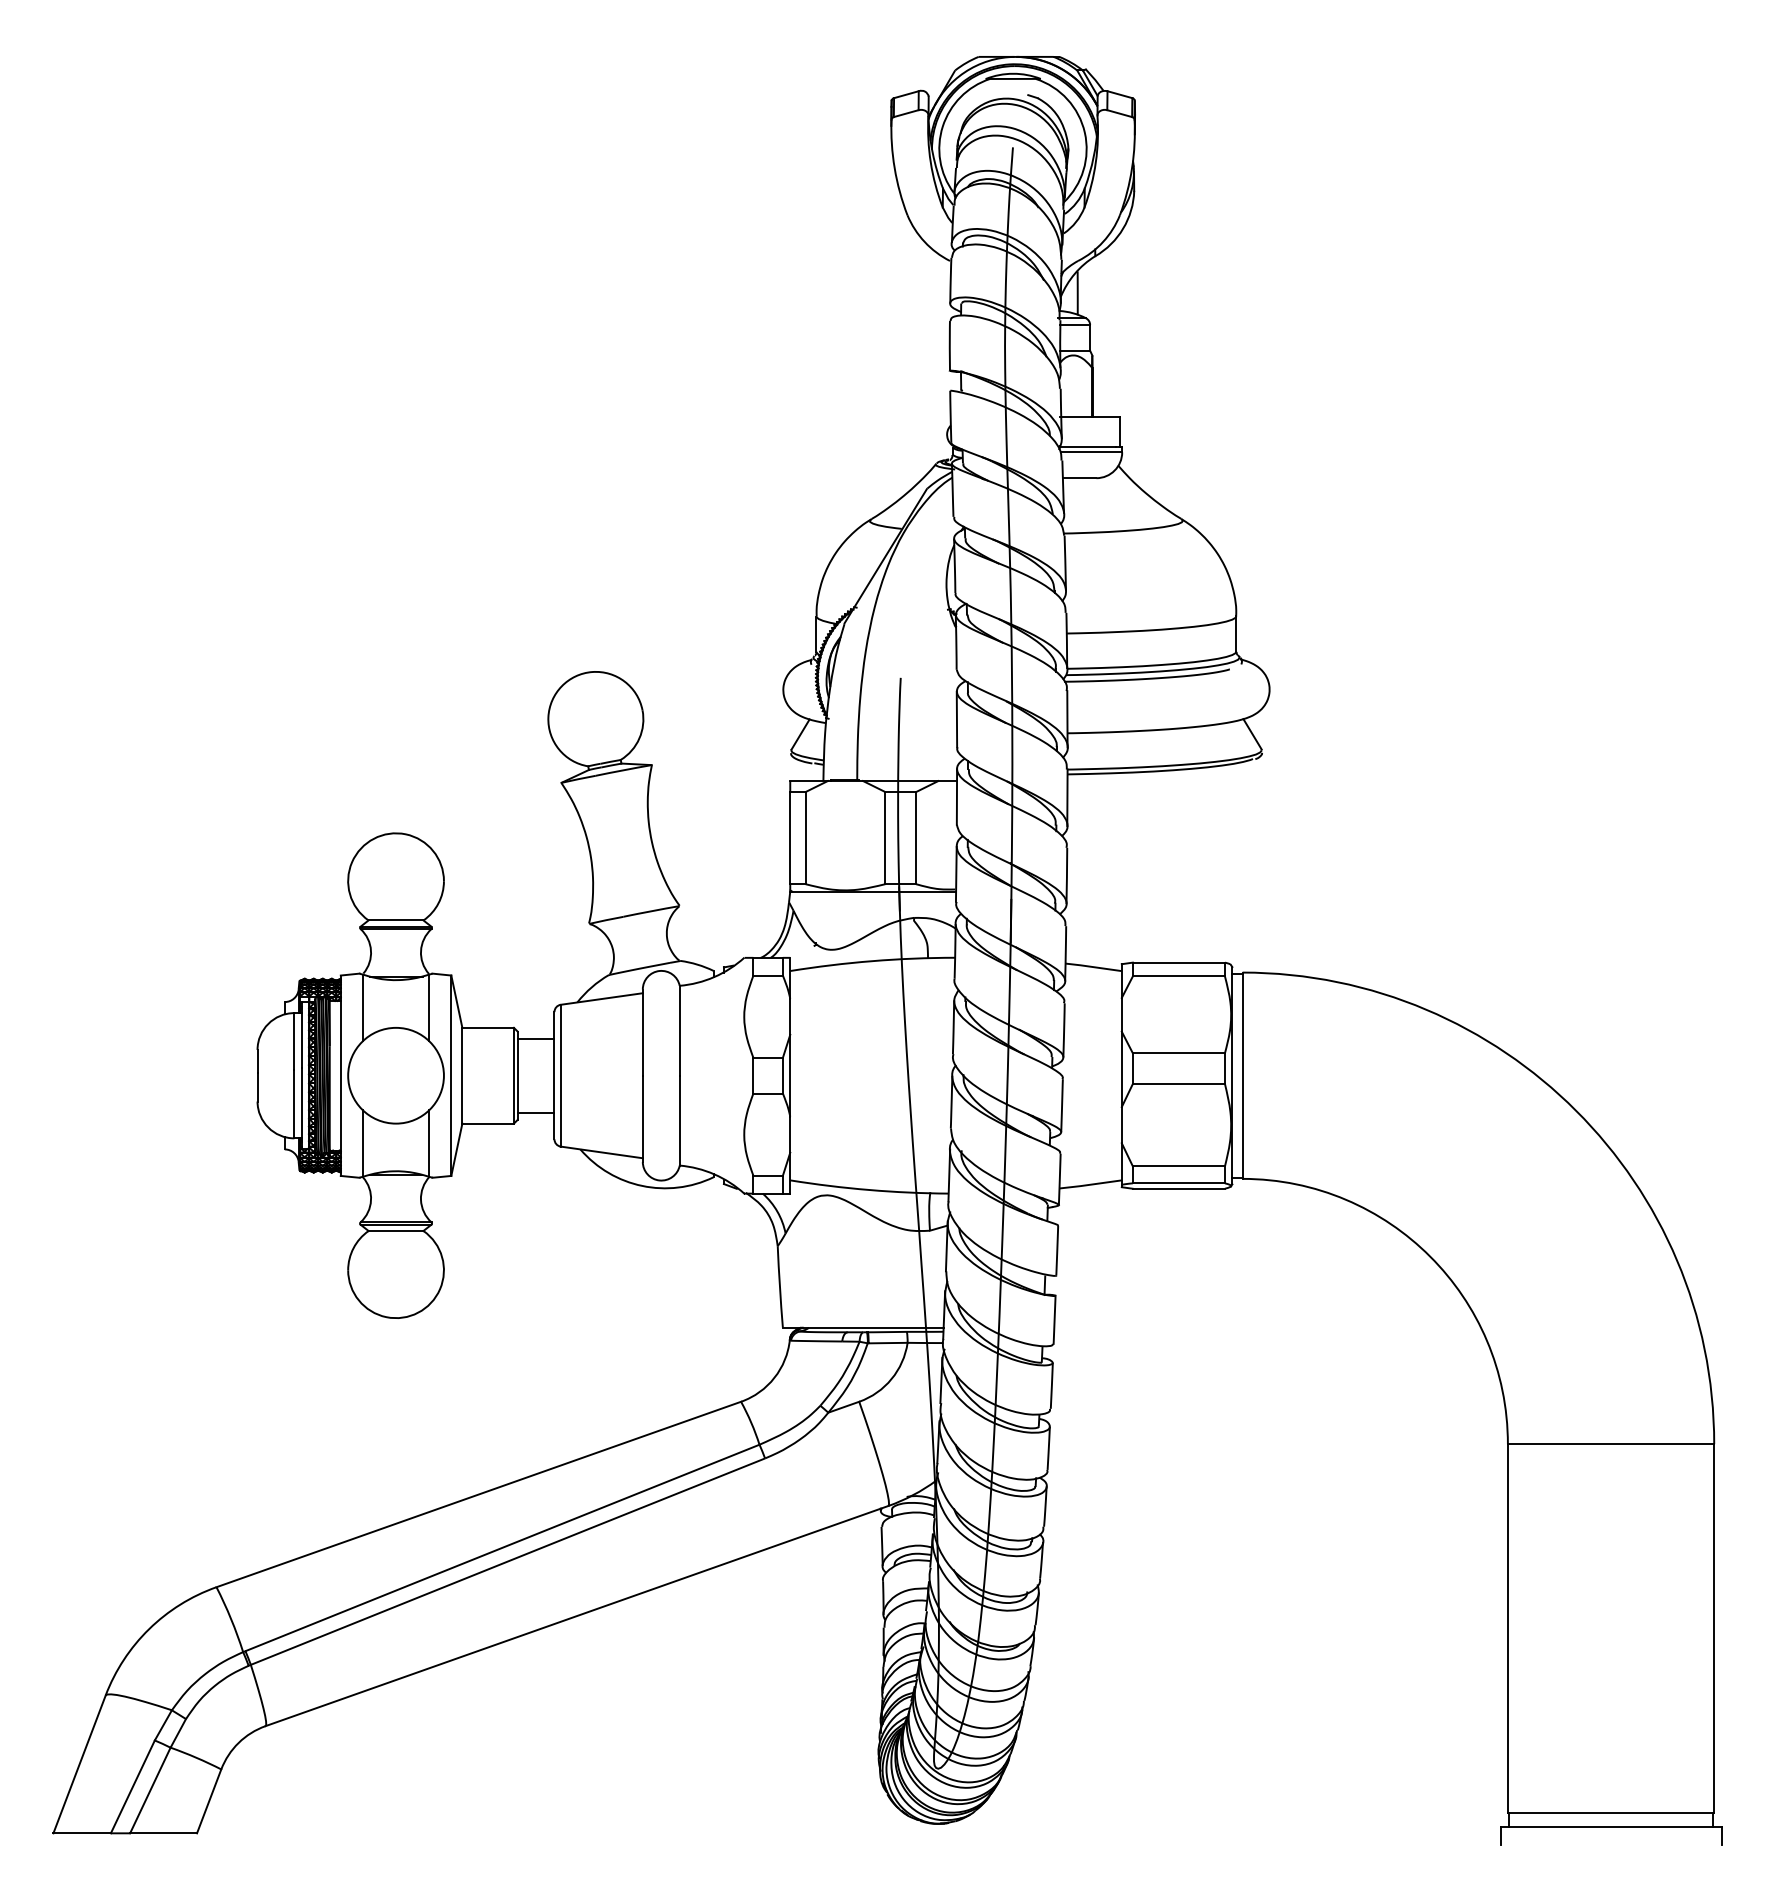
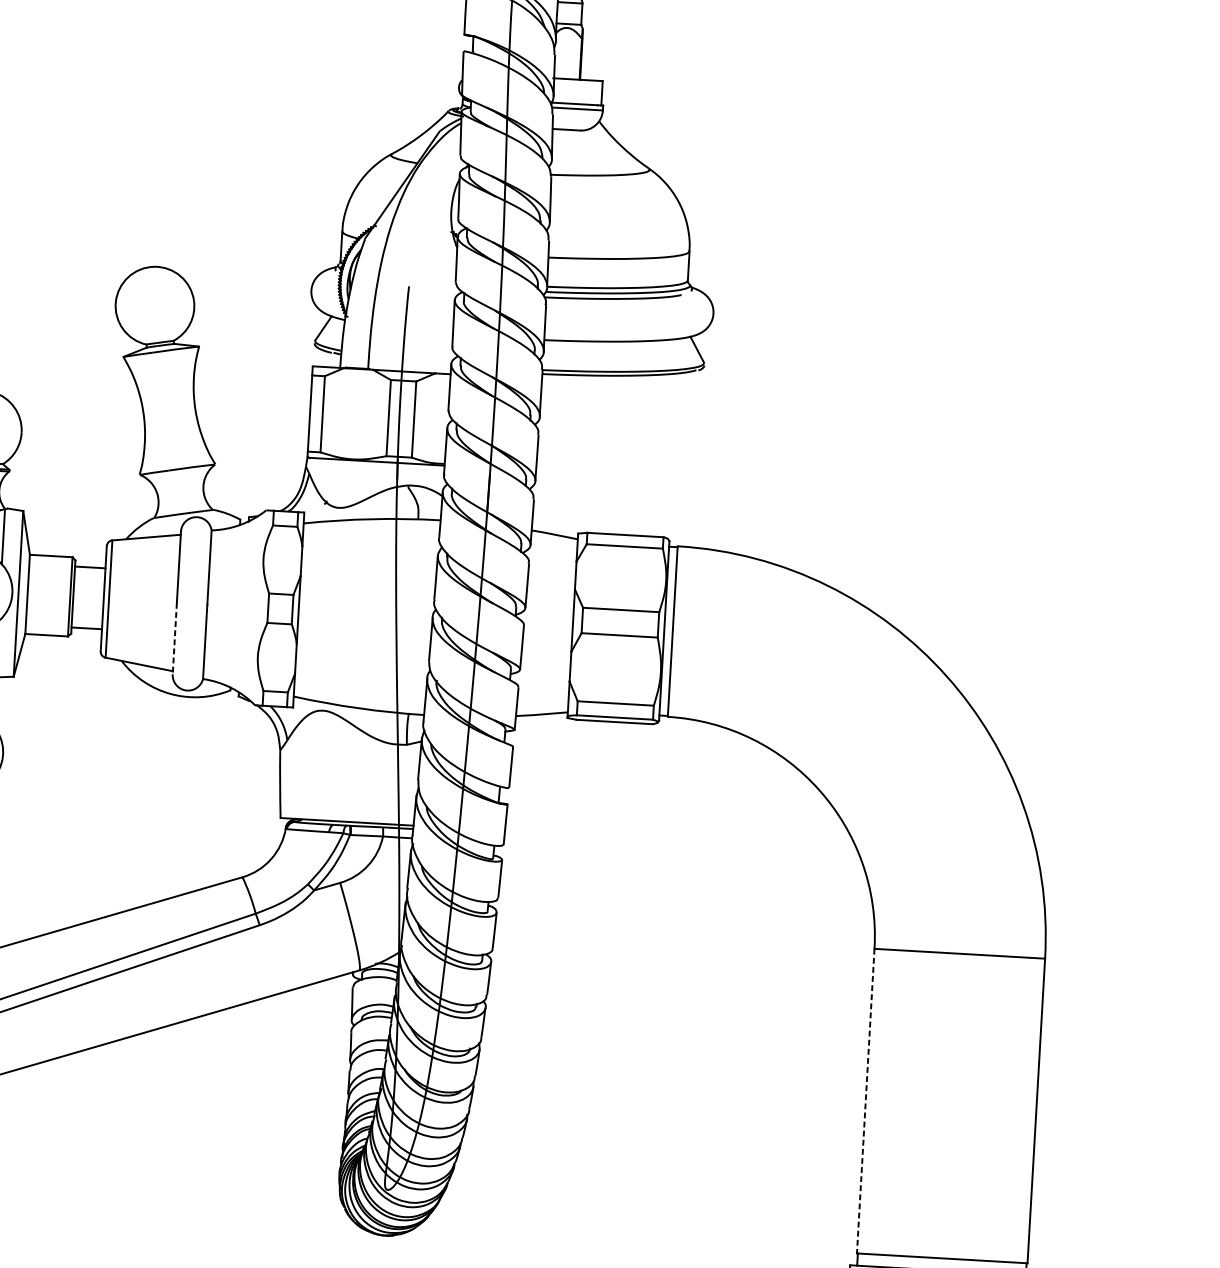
line: (642, 1119) -> (174, 639), solid -> dashed
line: (1507, 1628) -> (865, 1101), solid -> dashed

